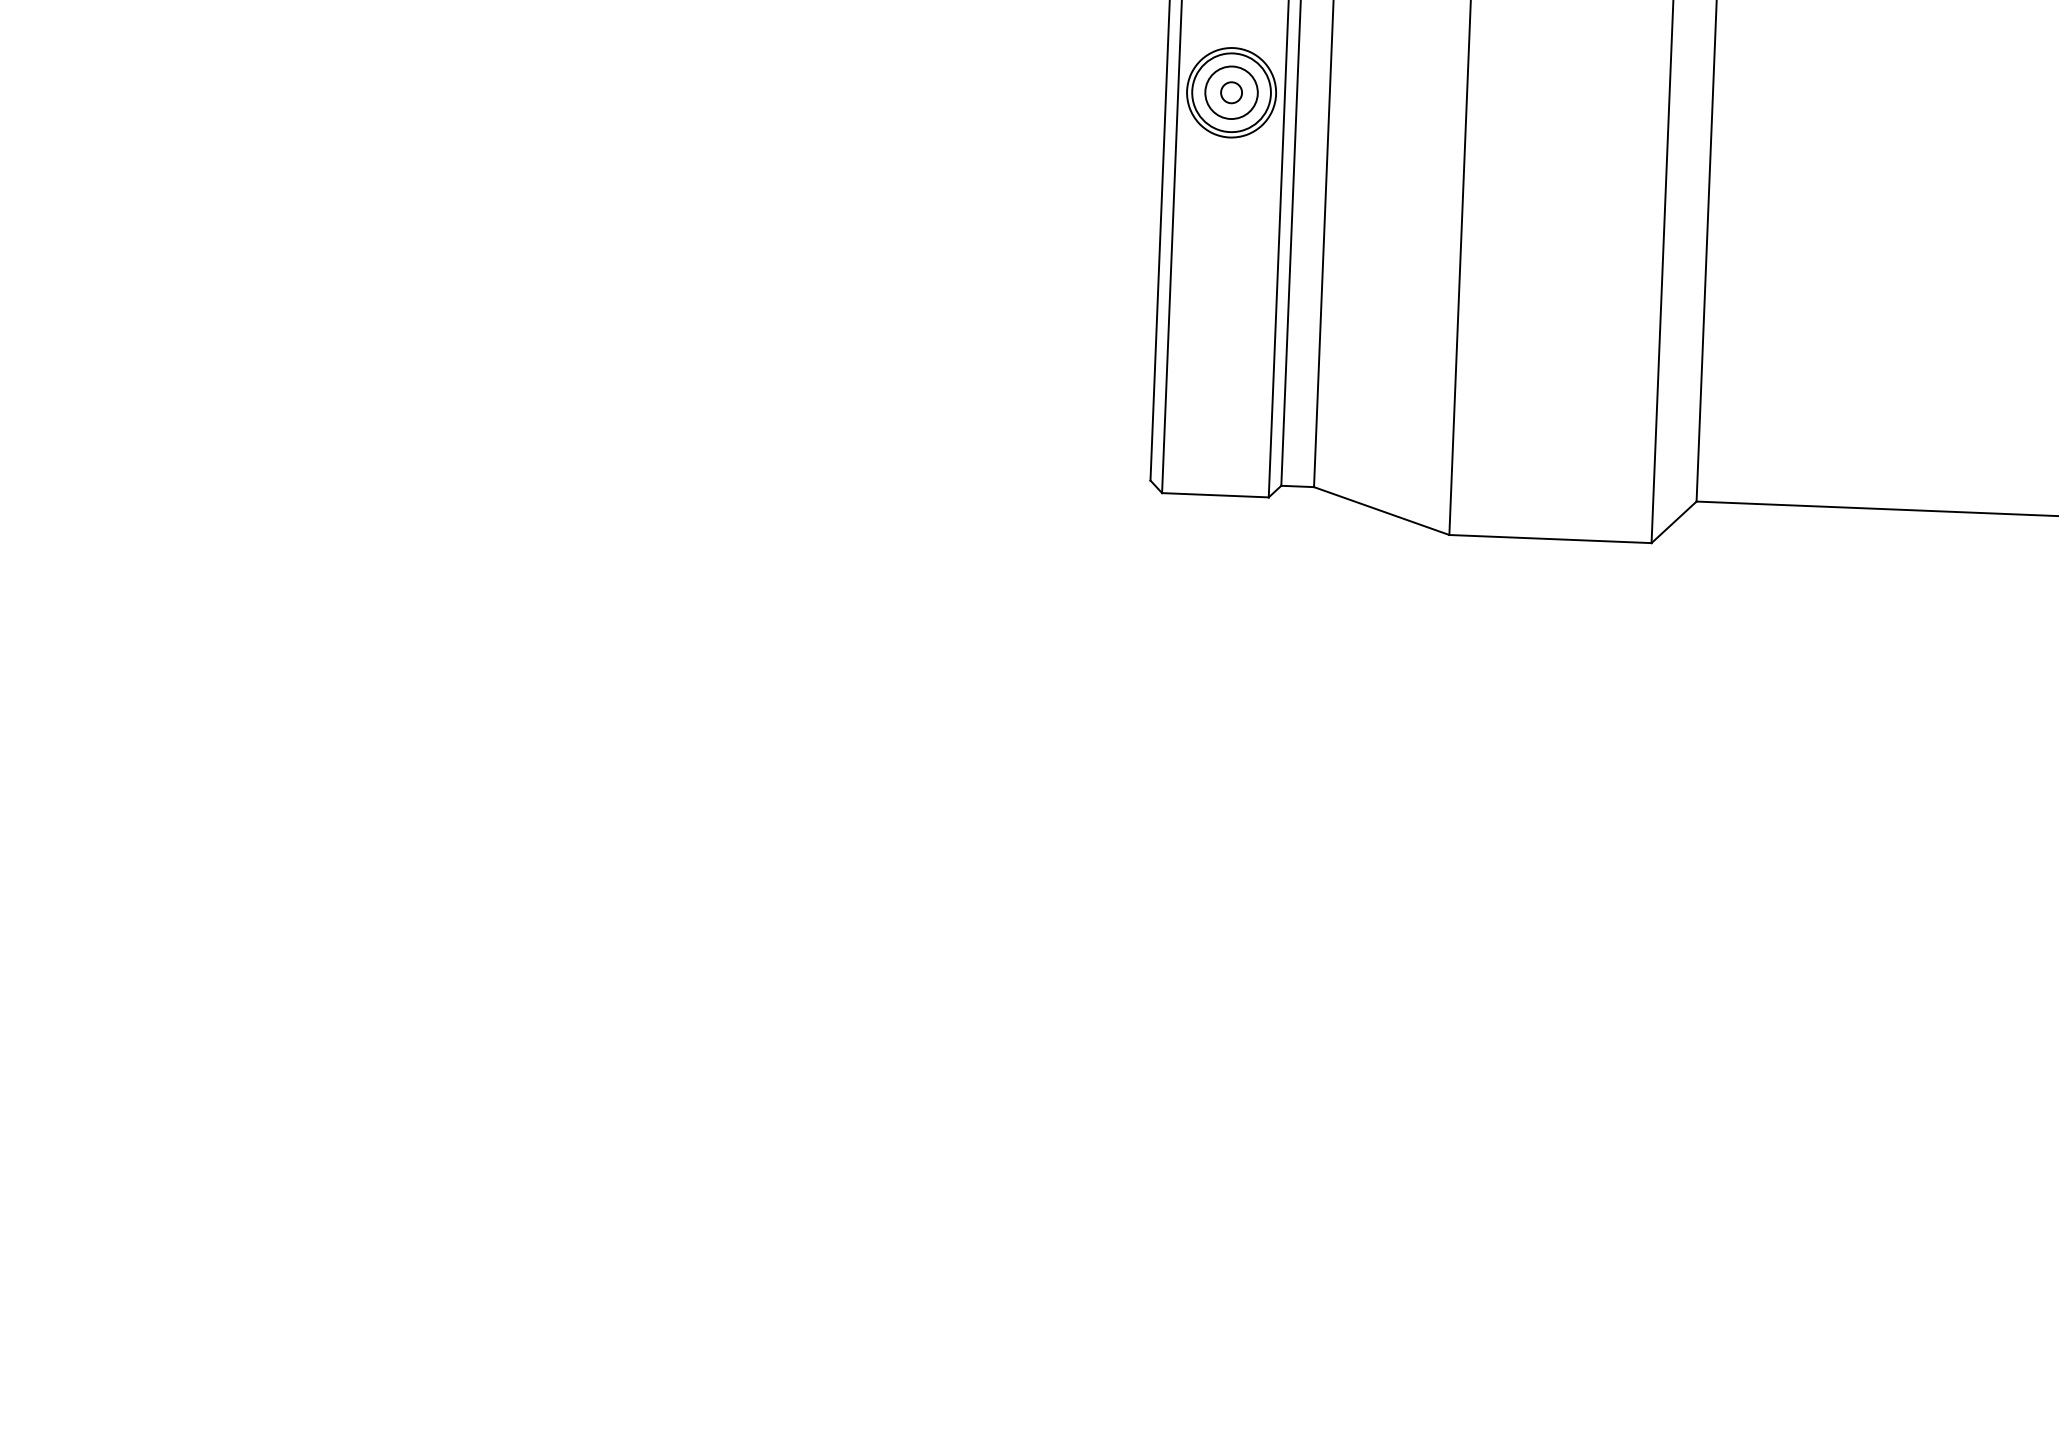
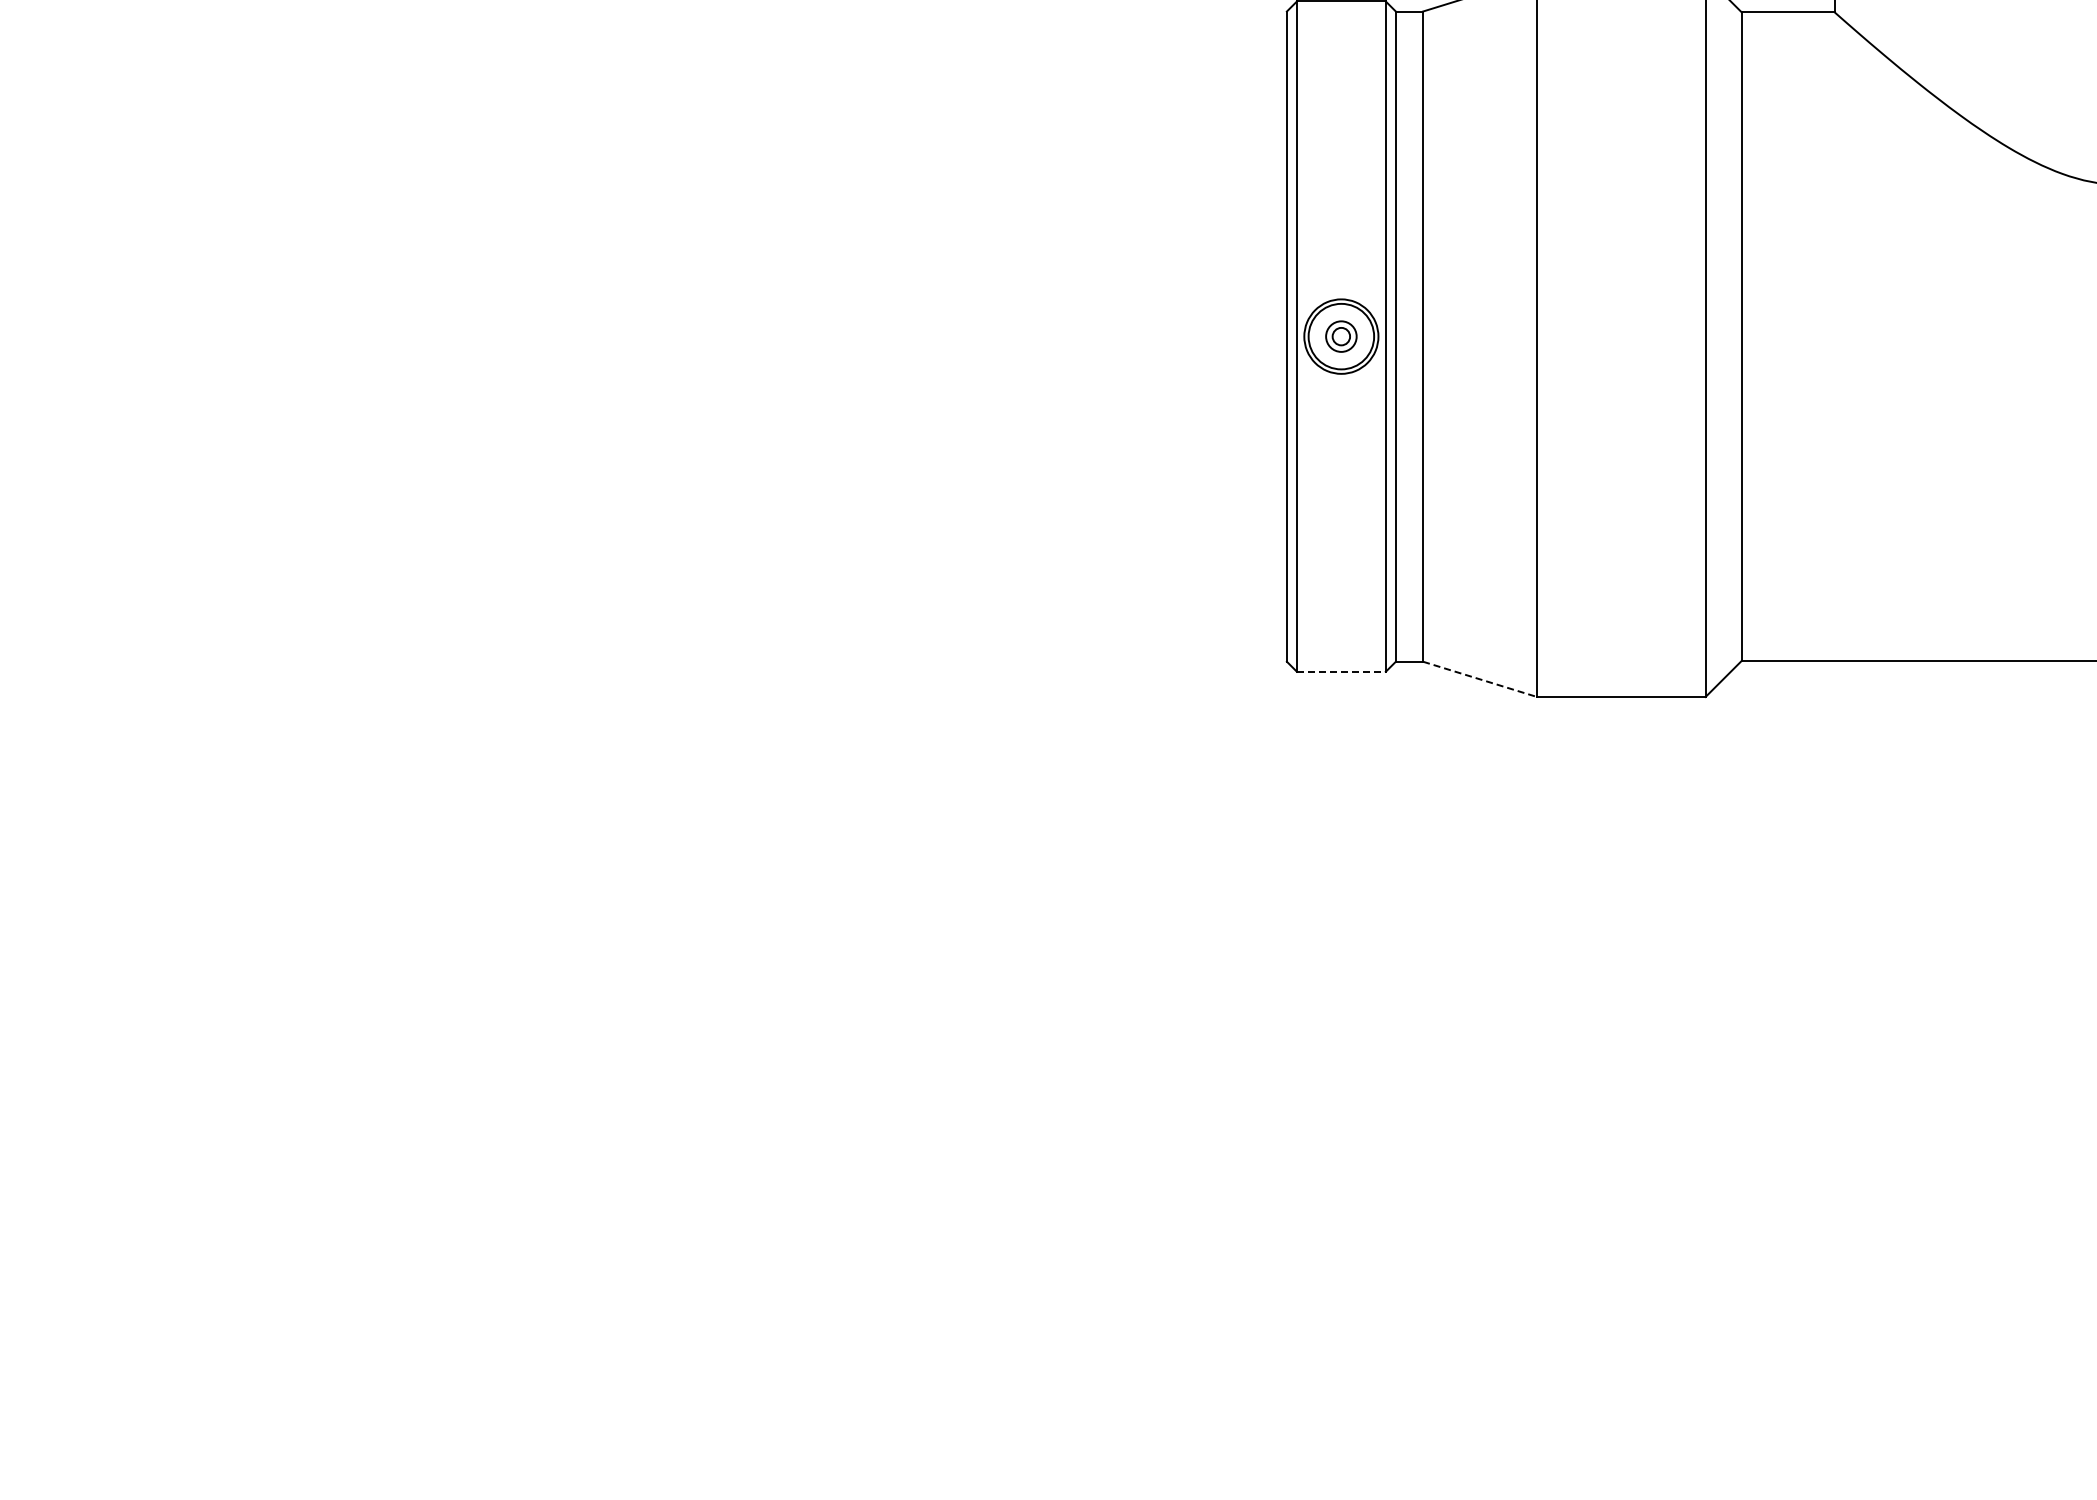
circle: (1231, 92) -> (1341, 336), size x0.7
line: (1215, 494) -> (1341, 671), solid -> dashed
line: (1382, 511) -> (1480, 679), solid -> dashed

